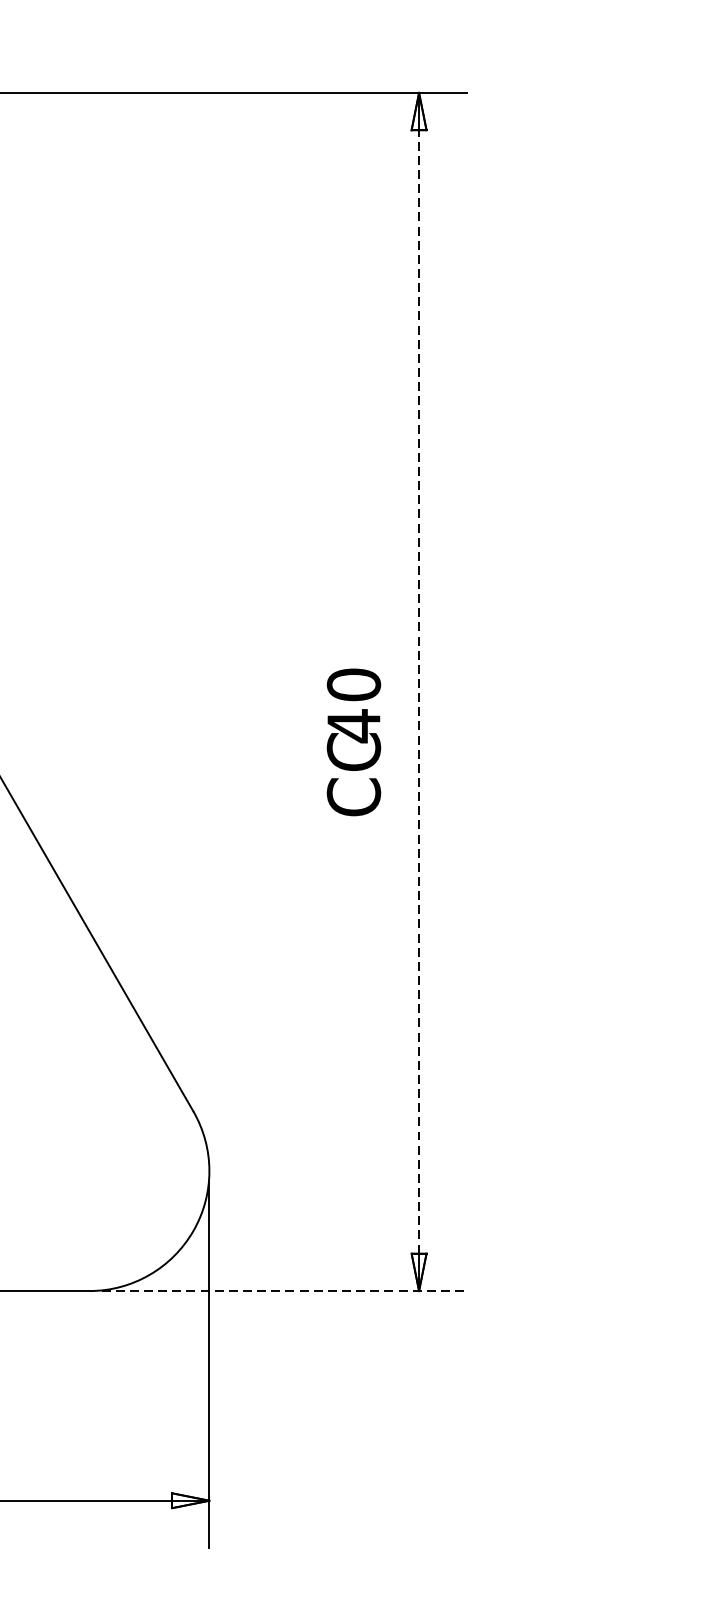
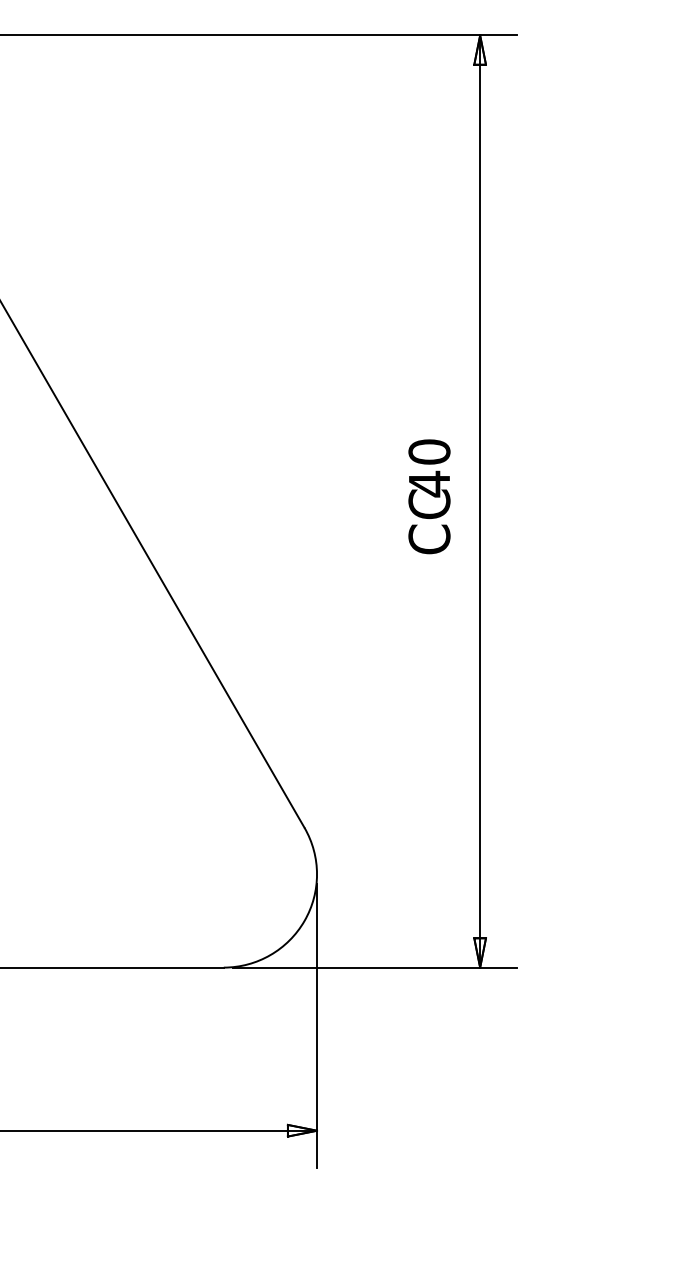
line: (419, 691) -> (480, 501), dashed -> solid
text: (353, 742) -> (429, 496), moved
line: (284, 1290) -> (375, 967), dashed -> solid

